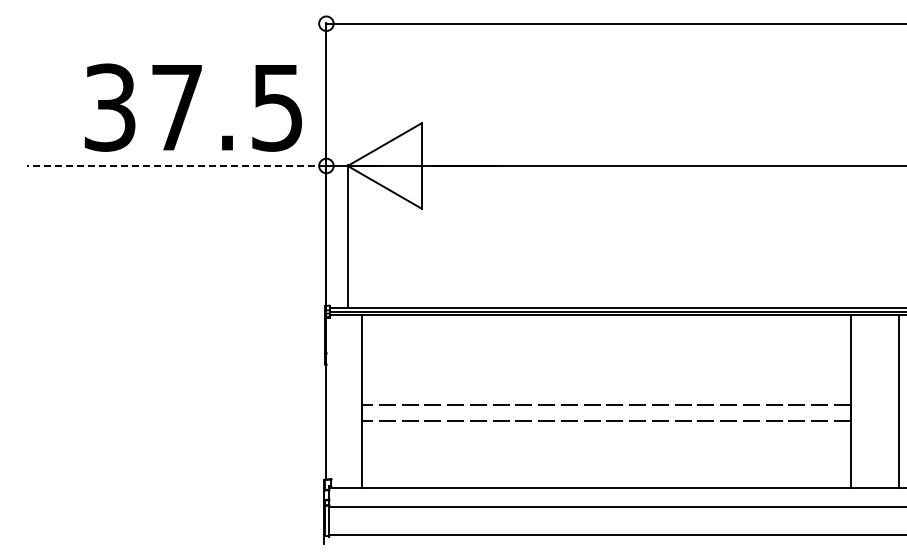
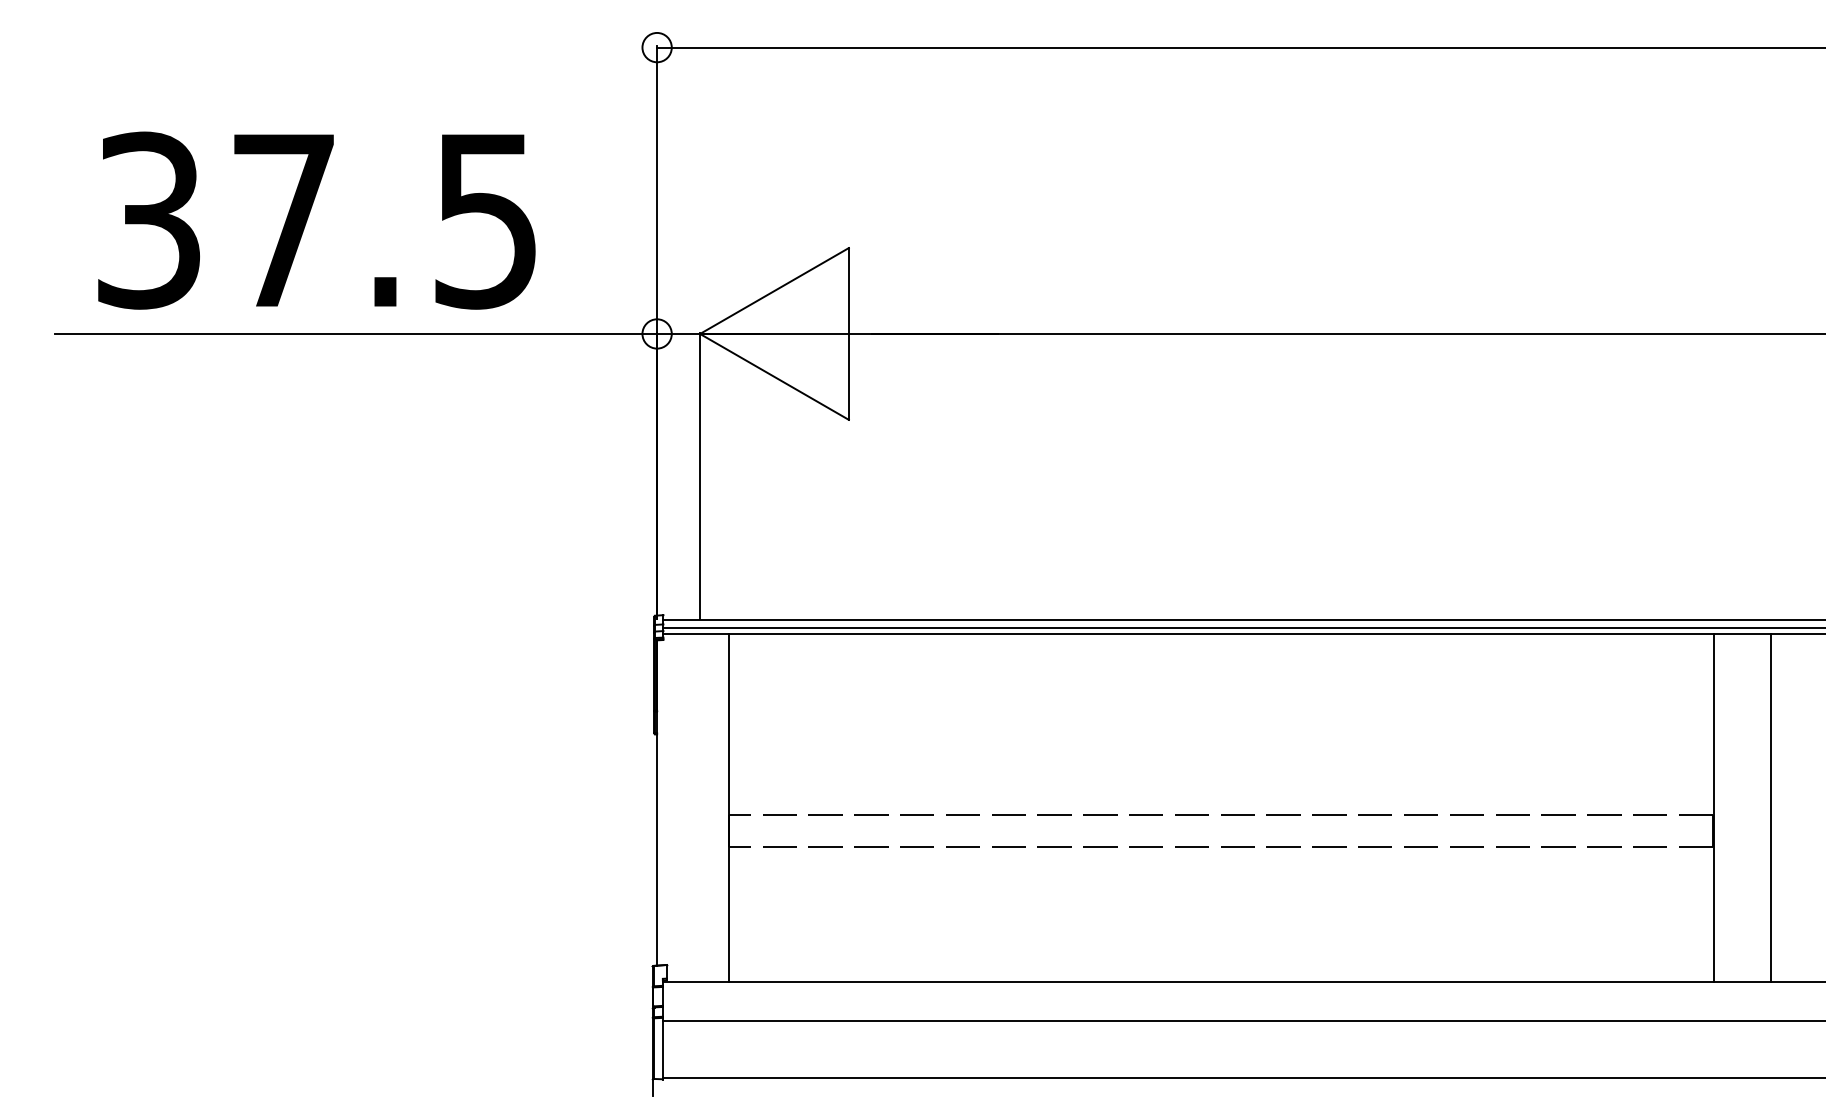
text: (192, 107) -> (314, 220), moved
line: (176, 165) -> (355, 333), dashed -> solid
line: (898, 401) -> (1770, 808), moved

